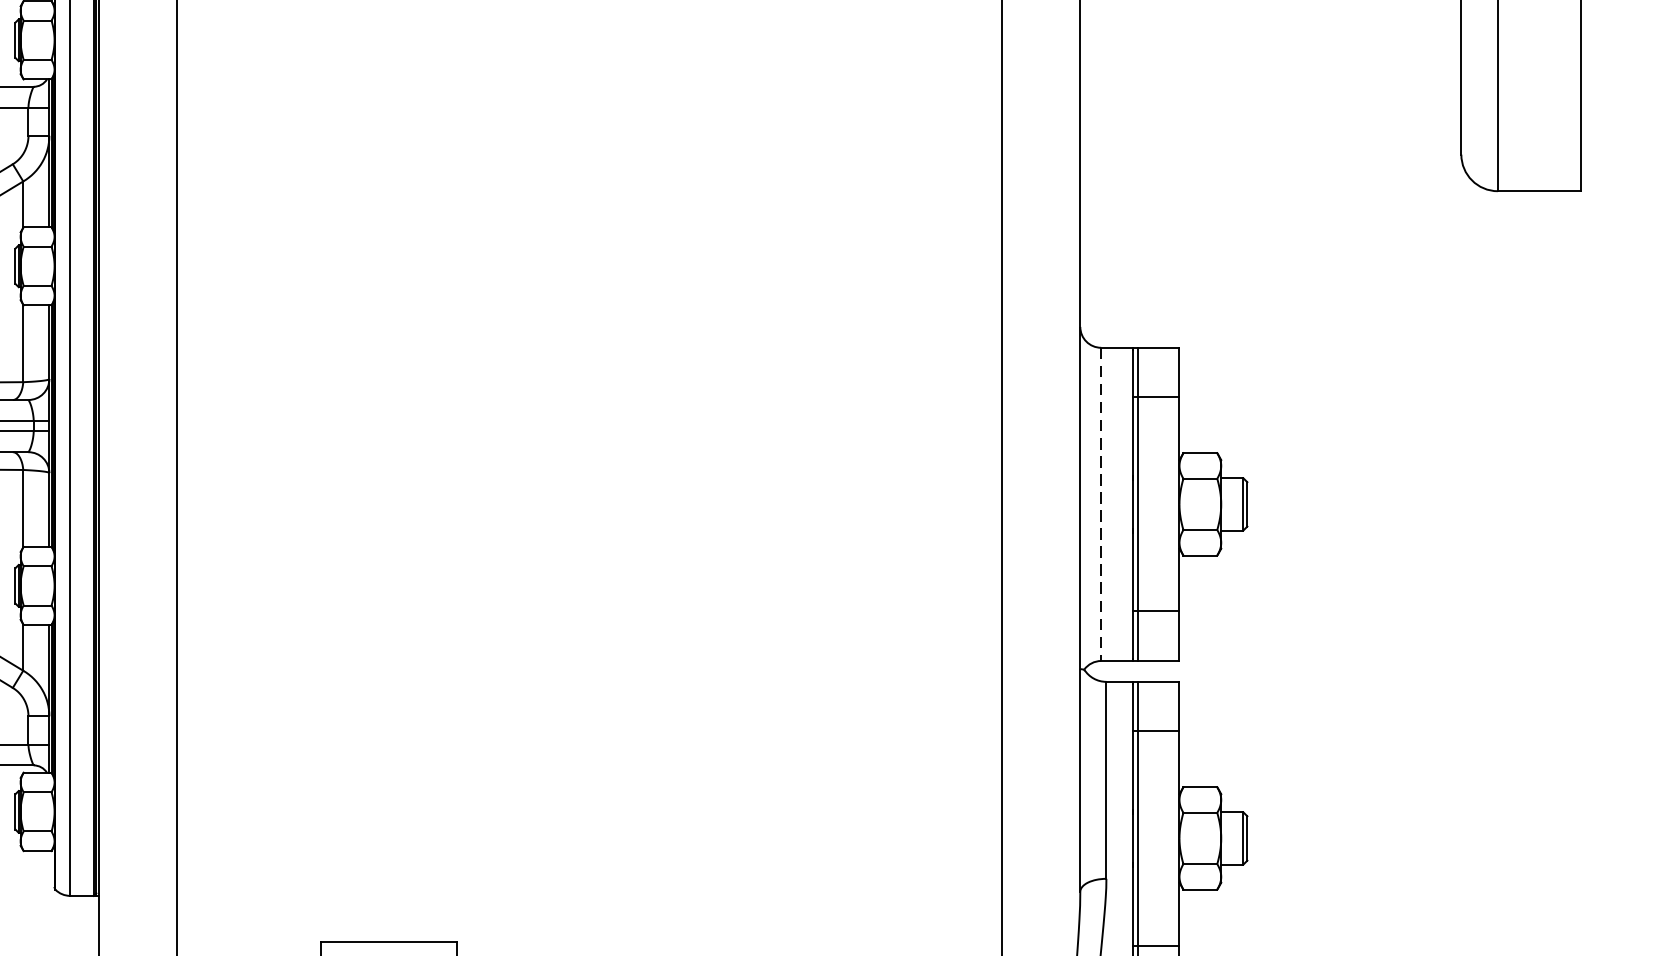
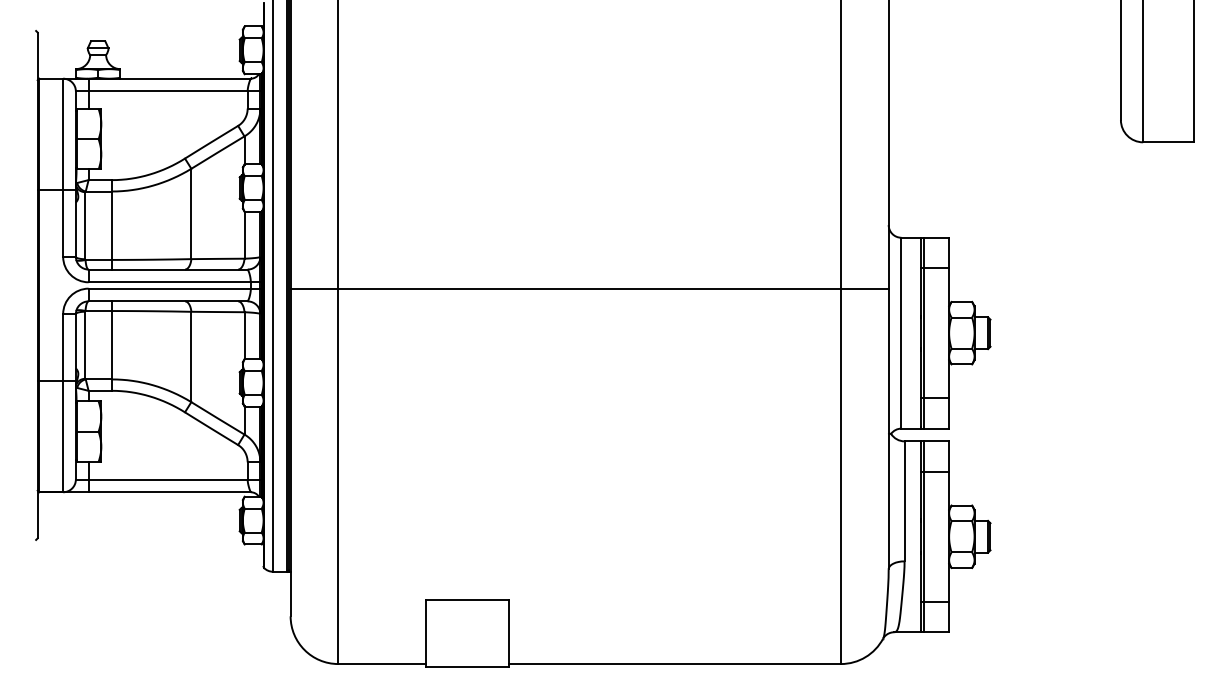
line: (589, 431) -> (589, 288), added
line: (1101, 504) -> (901, 333), dashed -> solid

